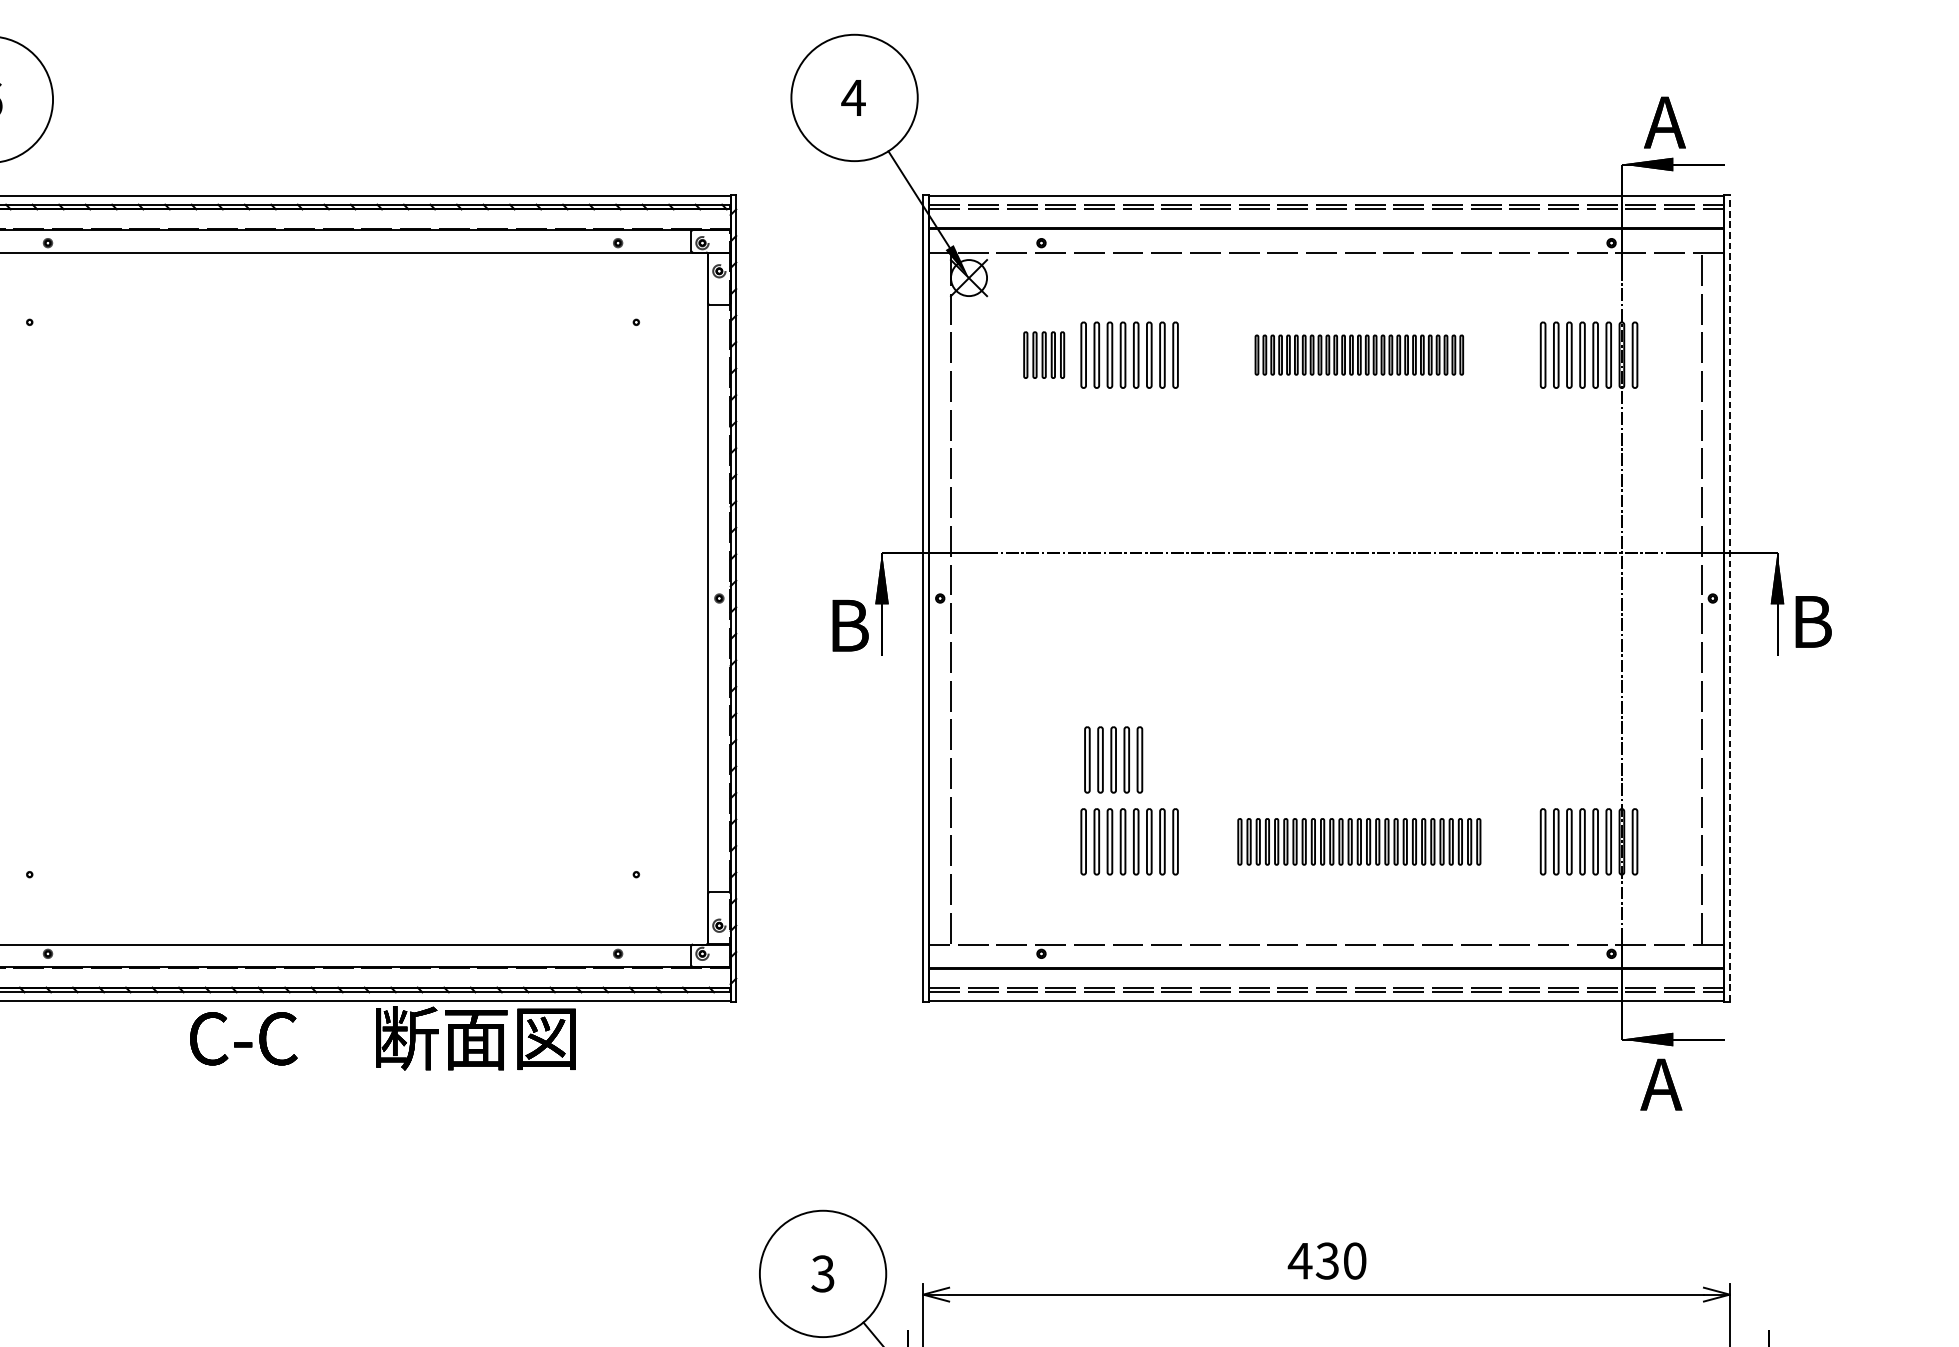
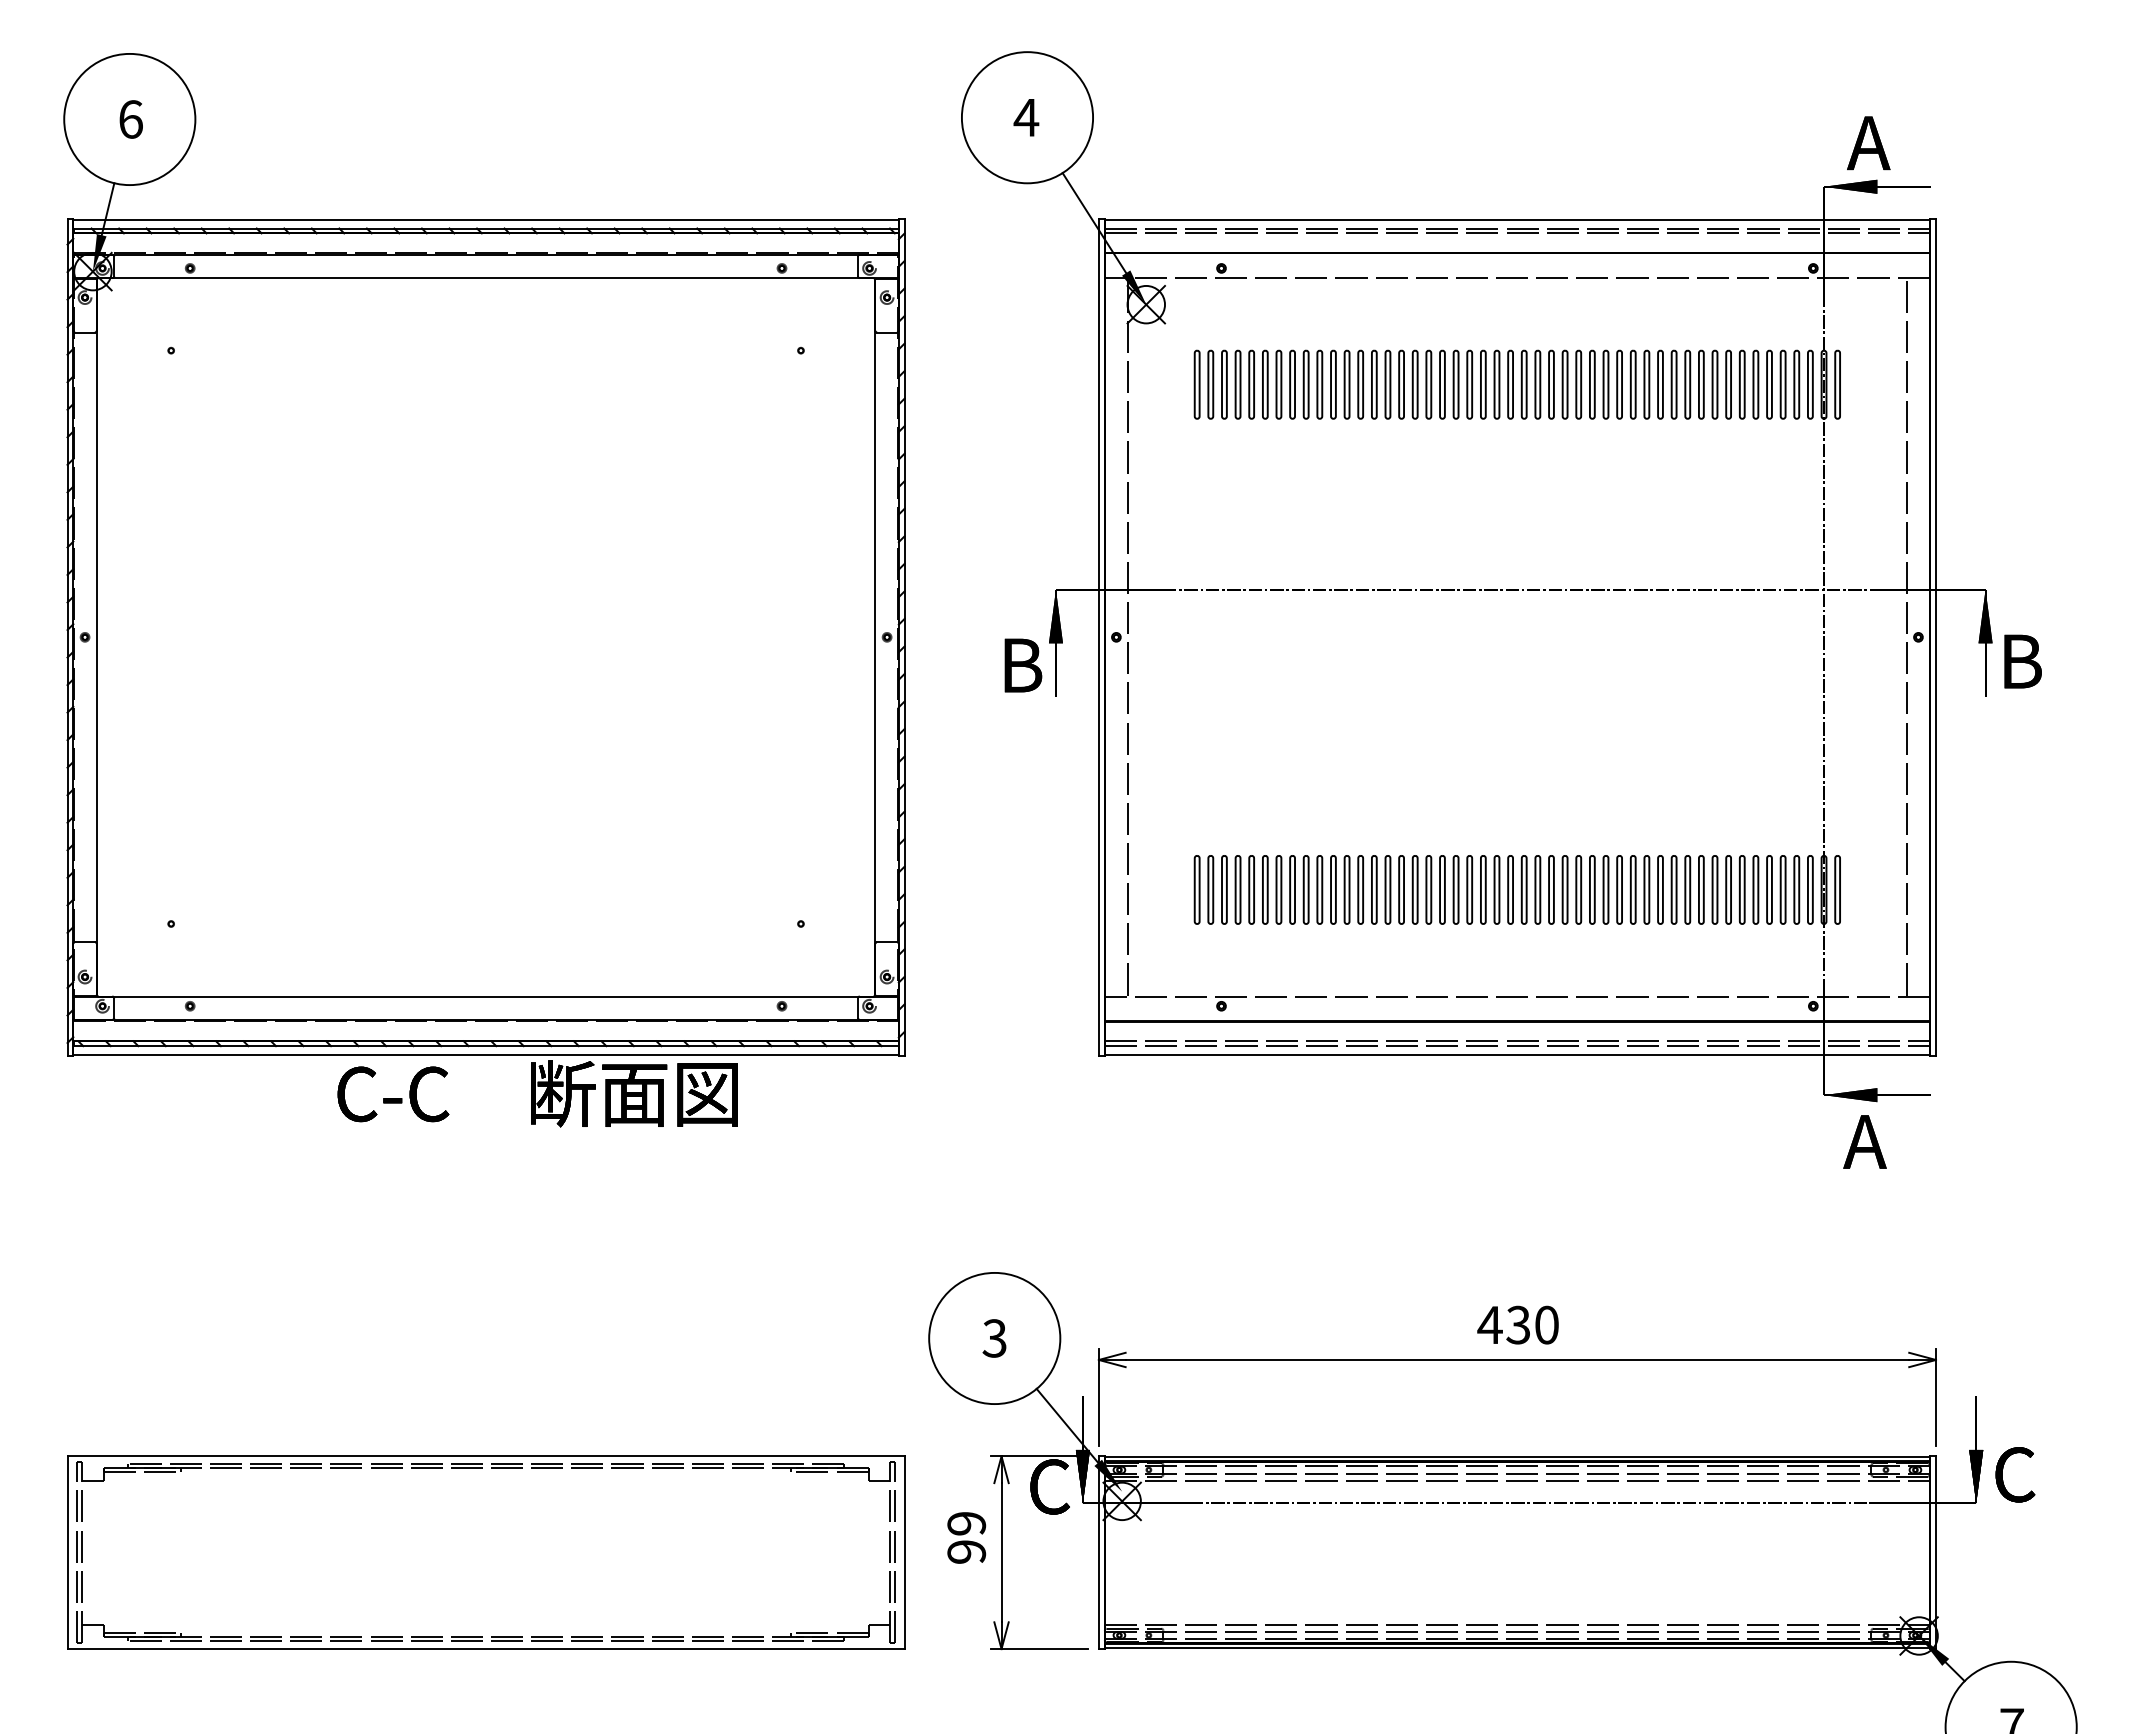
part: (1043, 354) -> (1223, 384), size x1.43
part: (1359, 354) -> (1551, 384), size x1.67
line: (1729, 598) -> (1935, 637), dashed -> solid
part: (1112, 759) -> (1223, 889), moved
part: (1359, 841) -> (1551, 889), size x1.43

